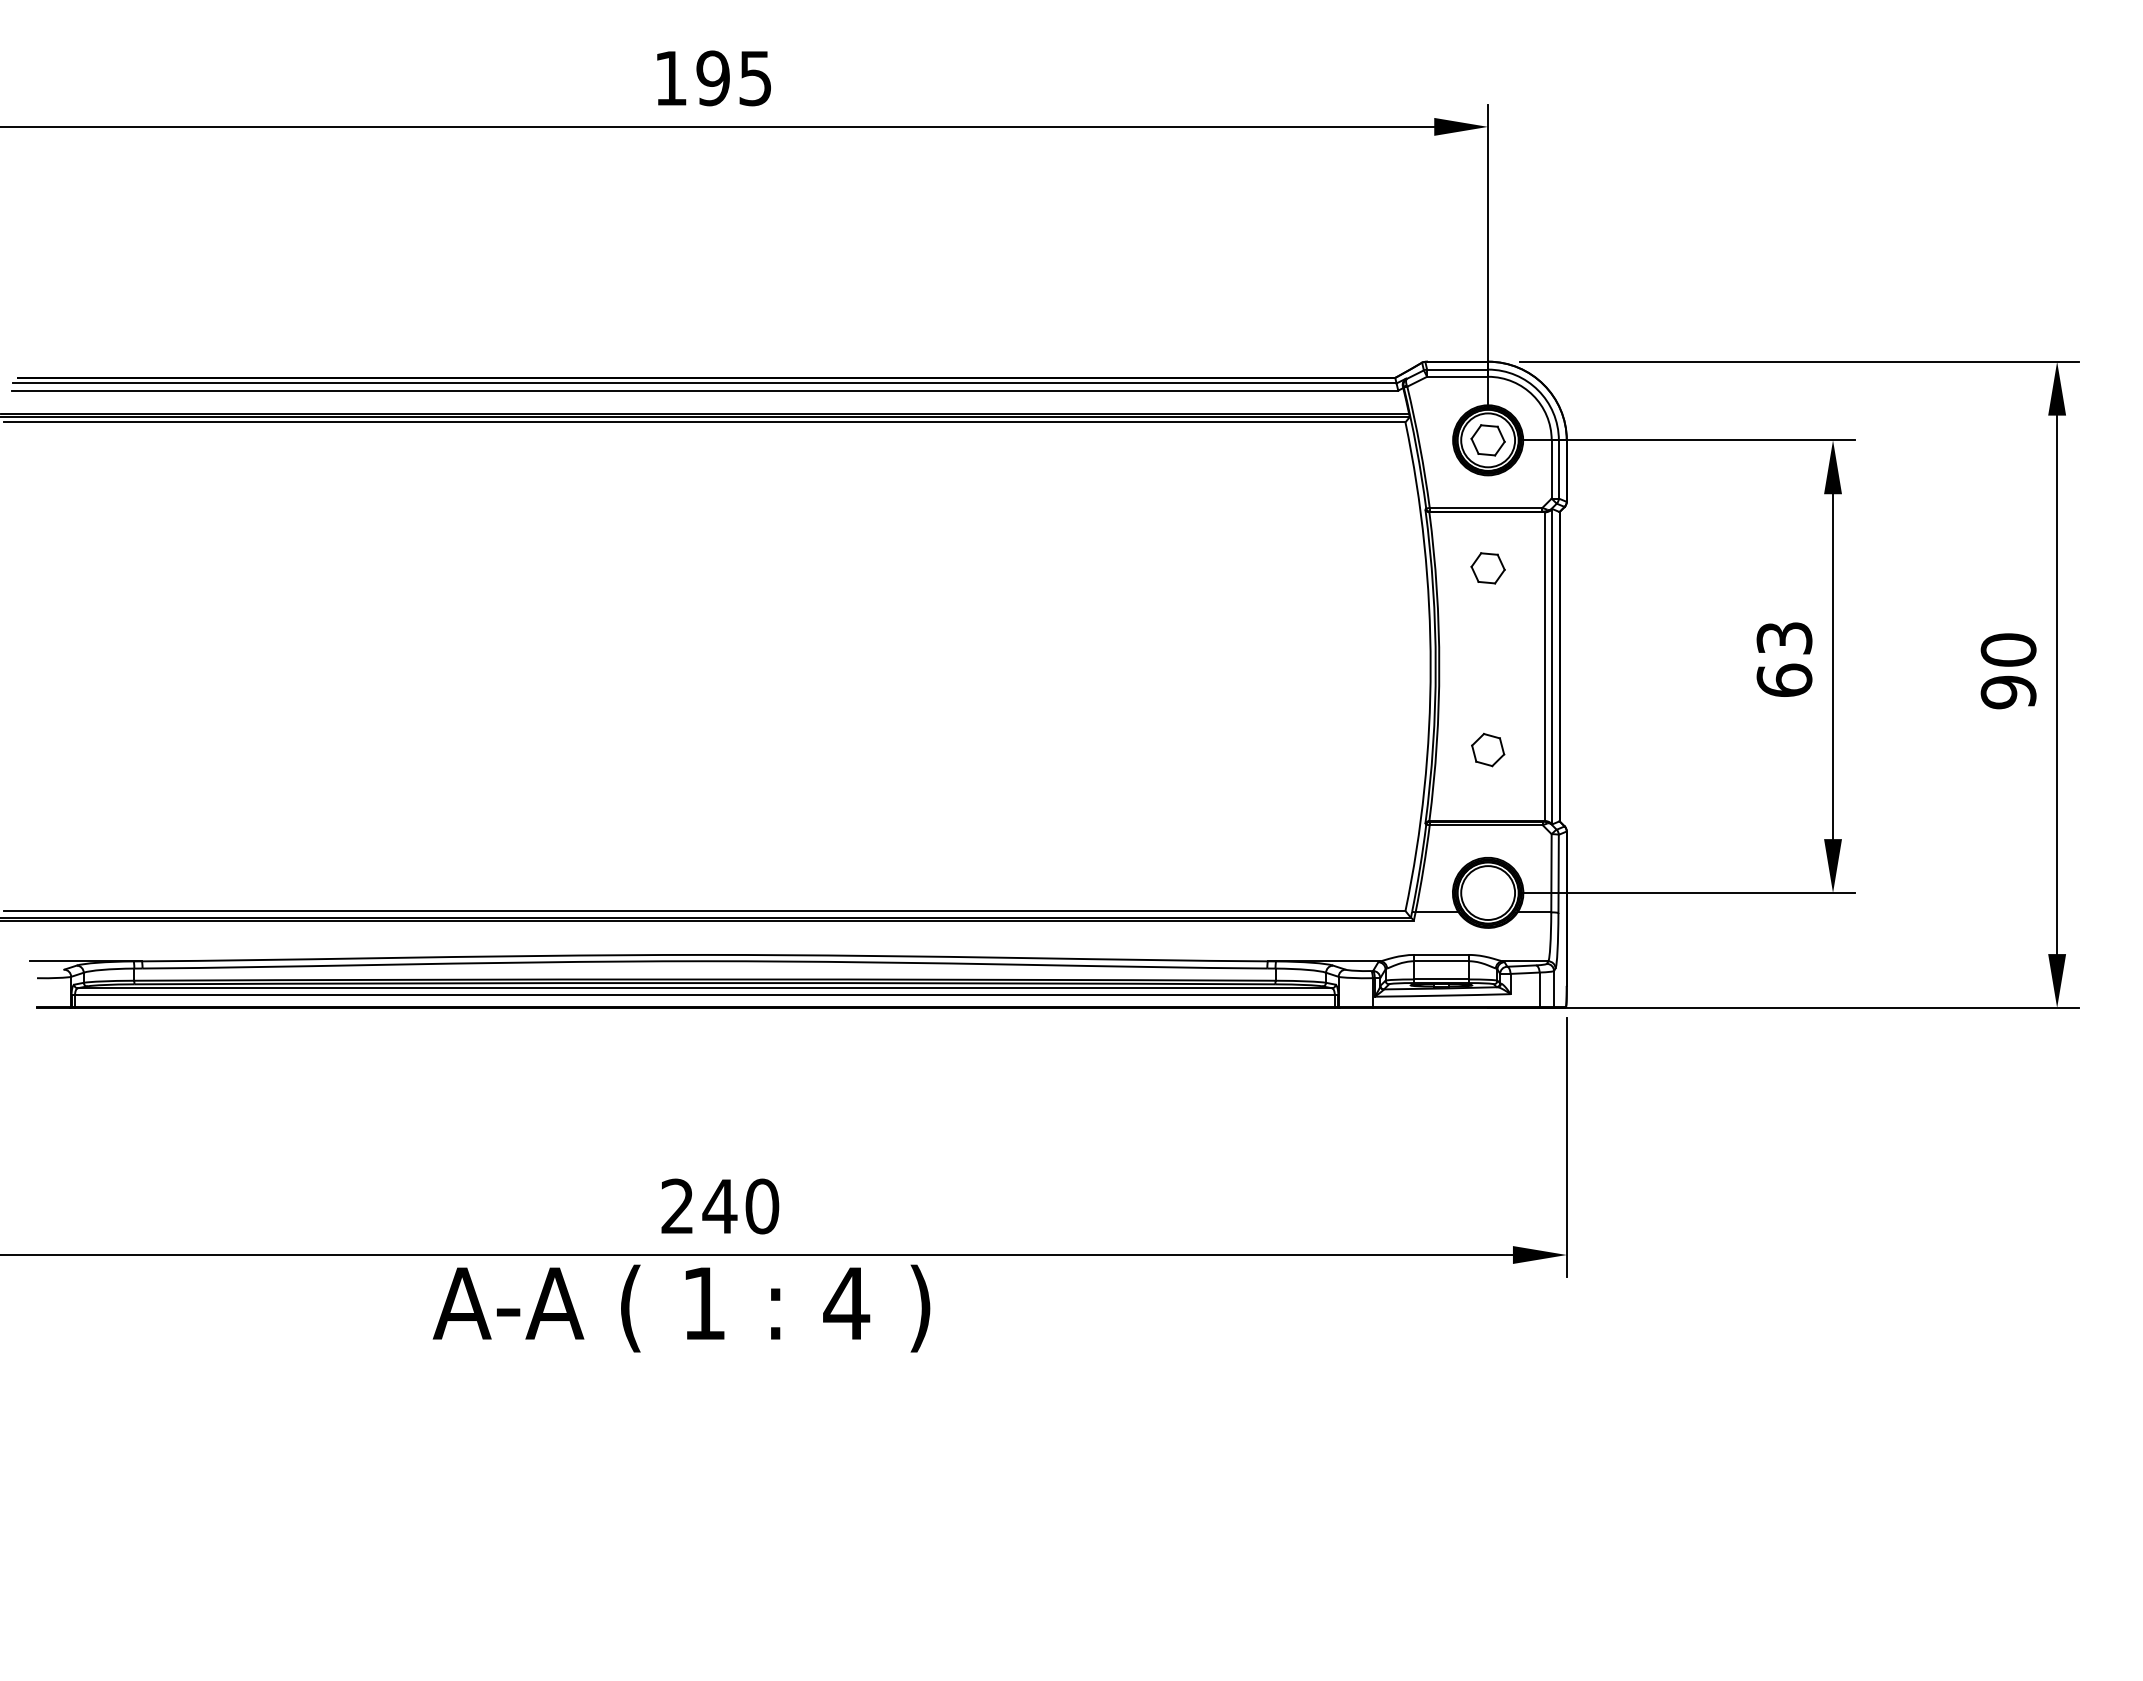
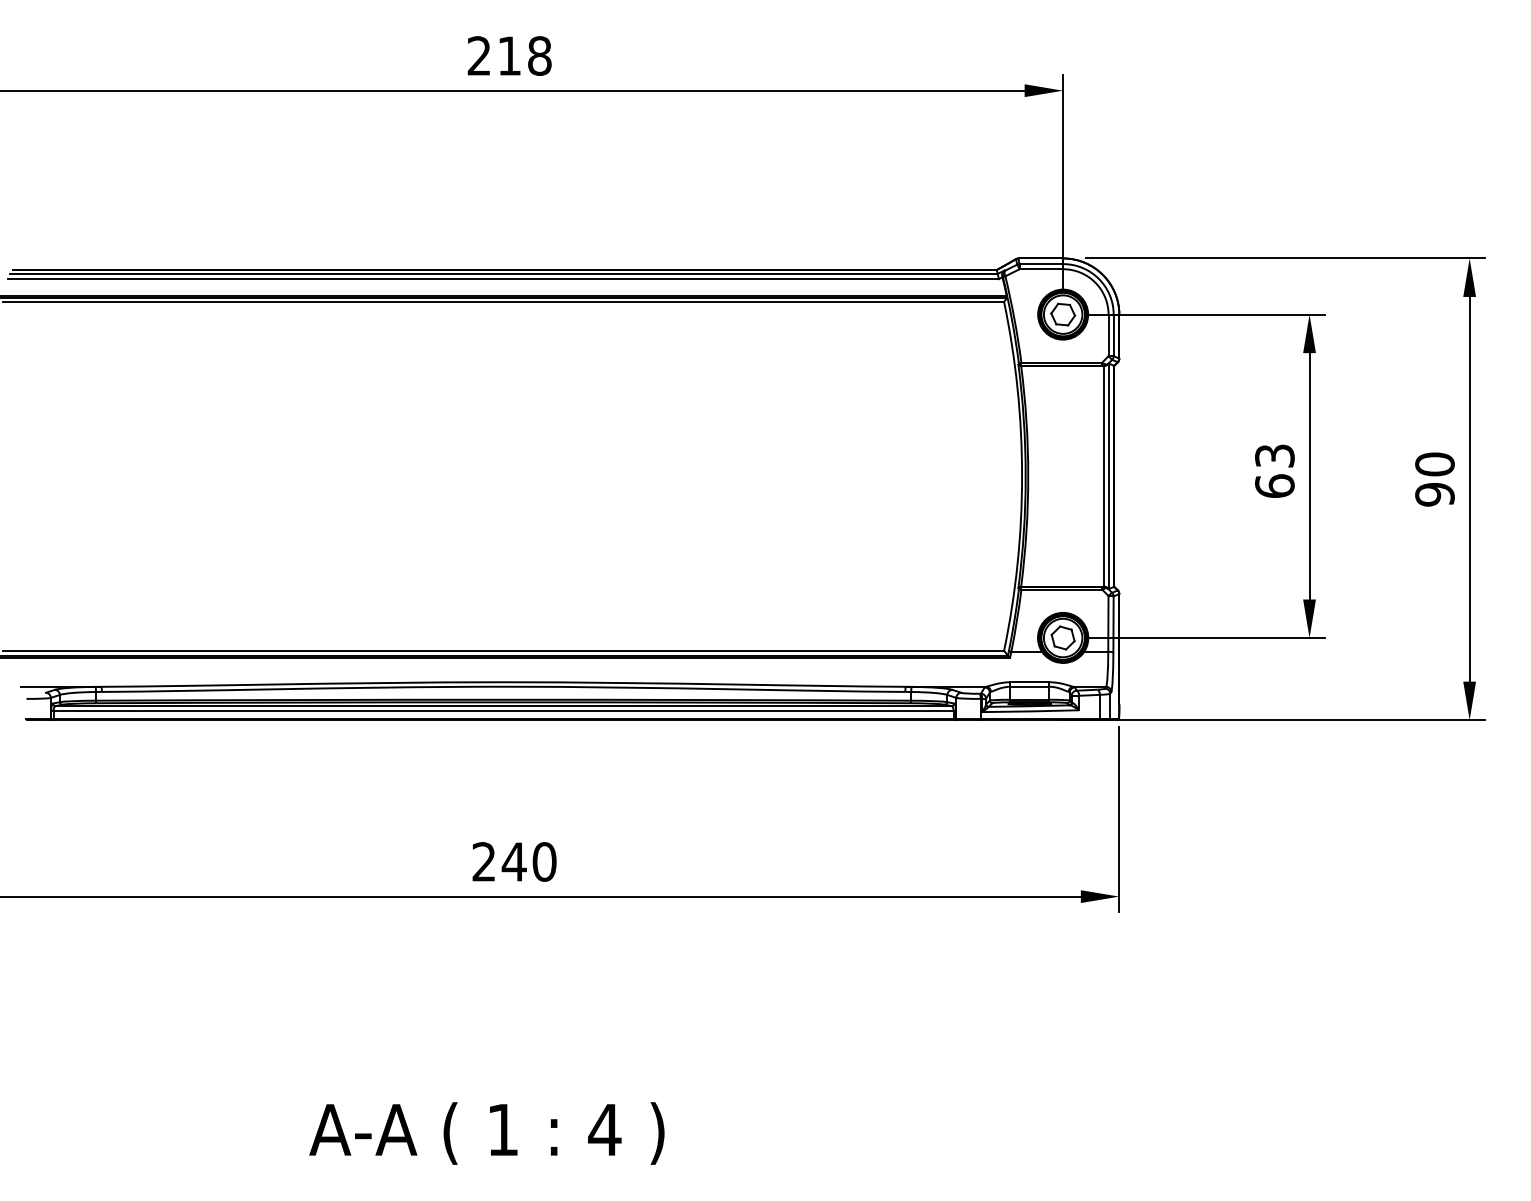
text: (713, 78) -> (509, 56), 195 -> 218
part: (1487, 568) -> (1062, 406), removed
part: (1488, 749) -> (1063, 637), moved
text: (681, 1308) -> (486, 1133), moved

